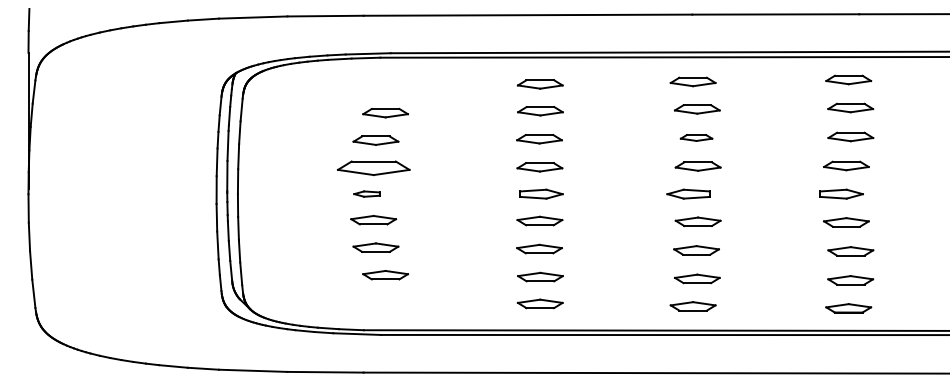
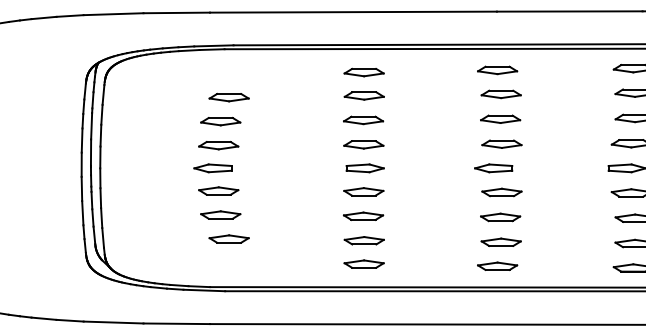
part: (696, 137) -> (500, 118), size x1.43
part: (373, 167) -> (218, 145), size x0.62
part: (366, 193) -> (212, 167), size x1.67

